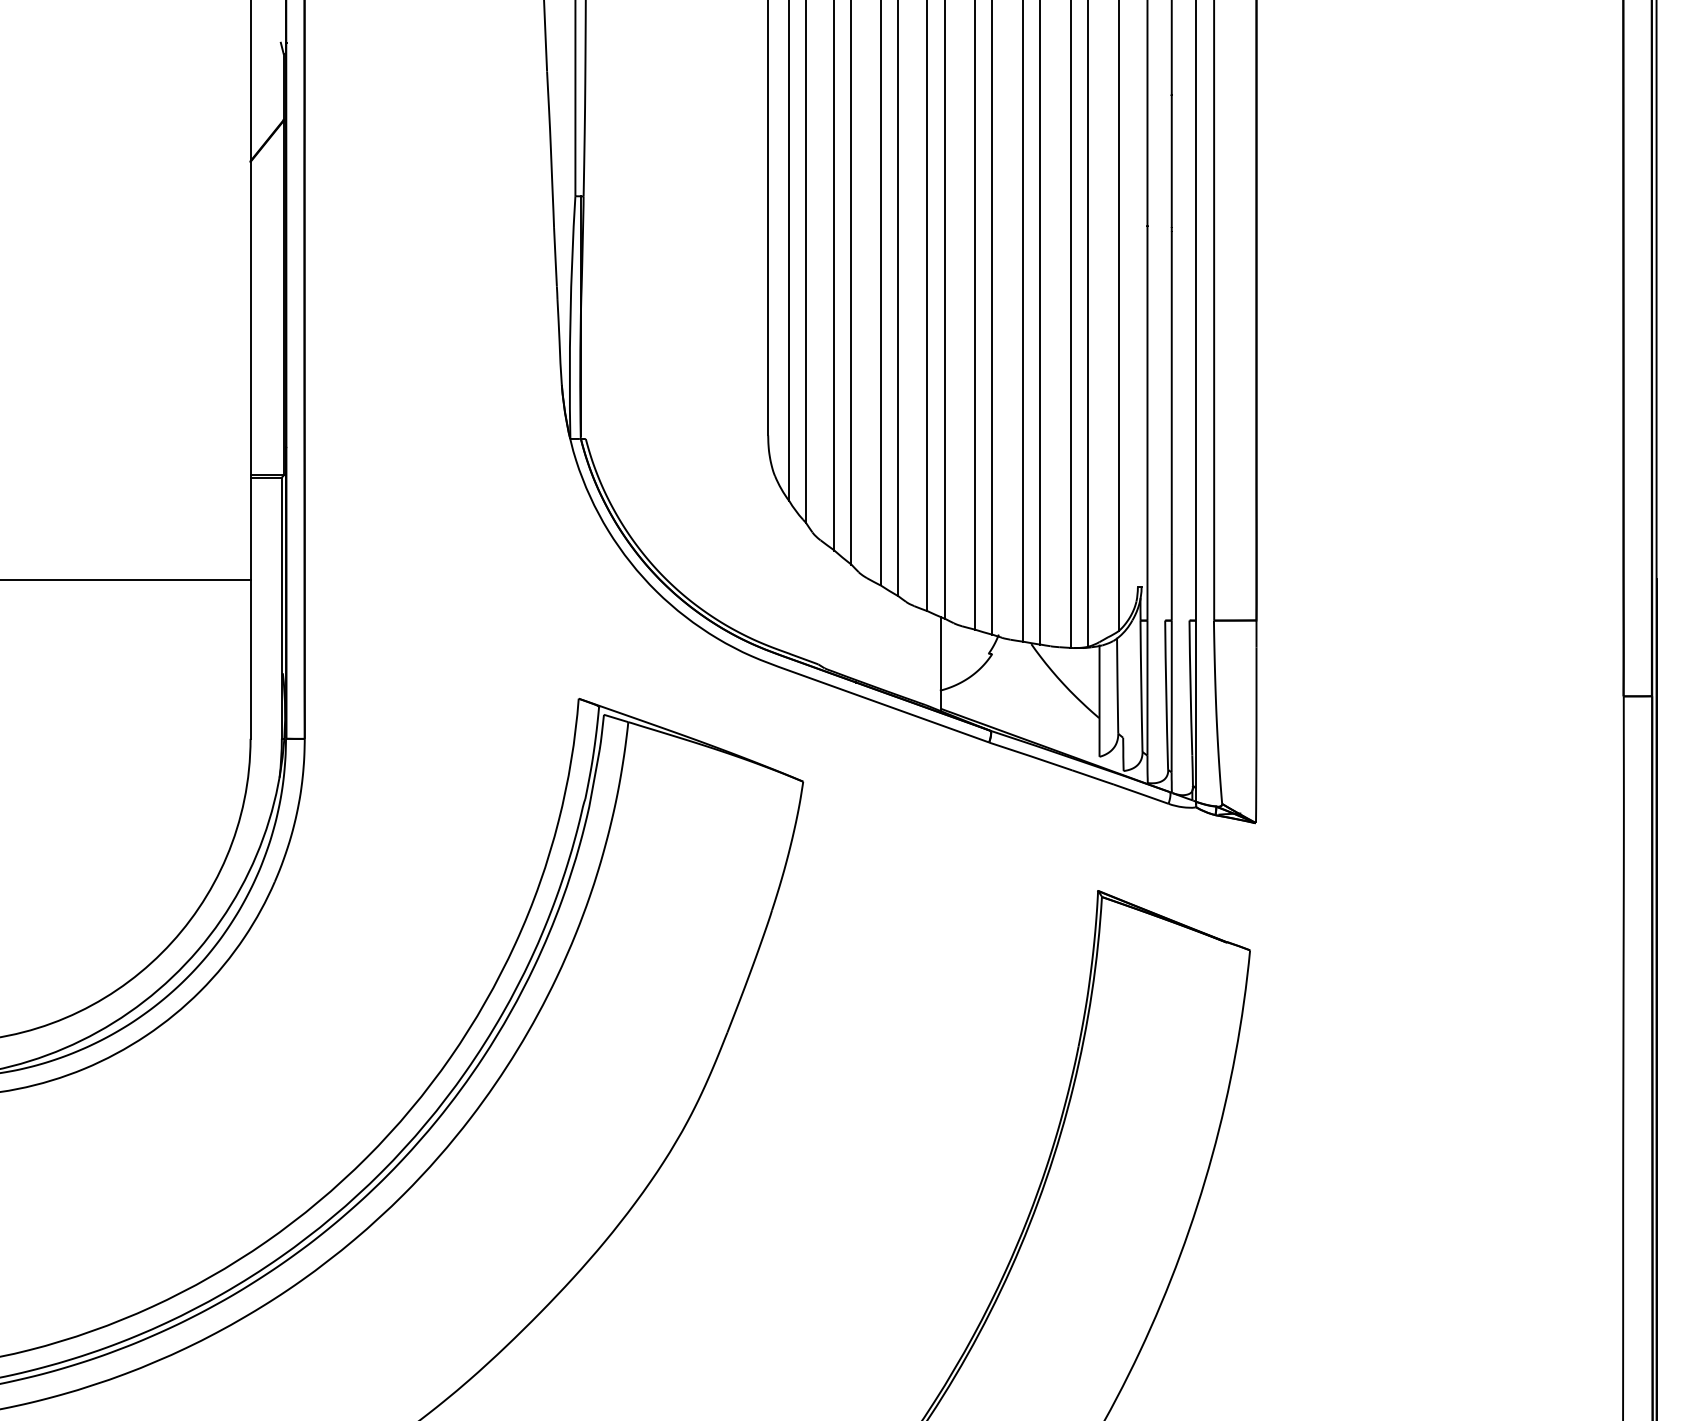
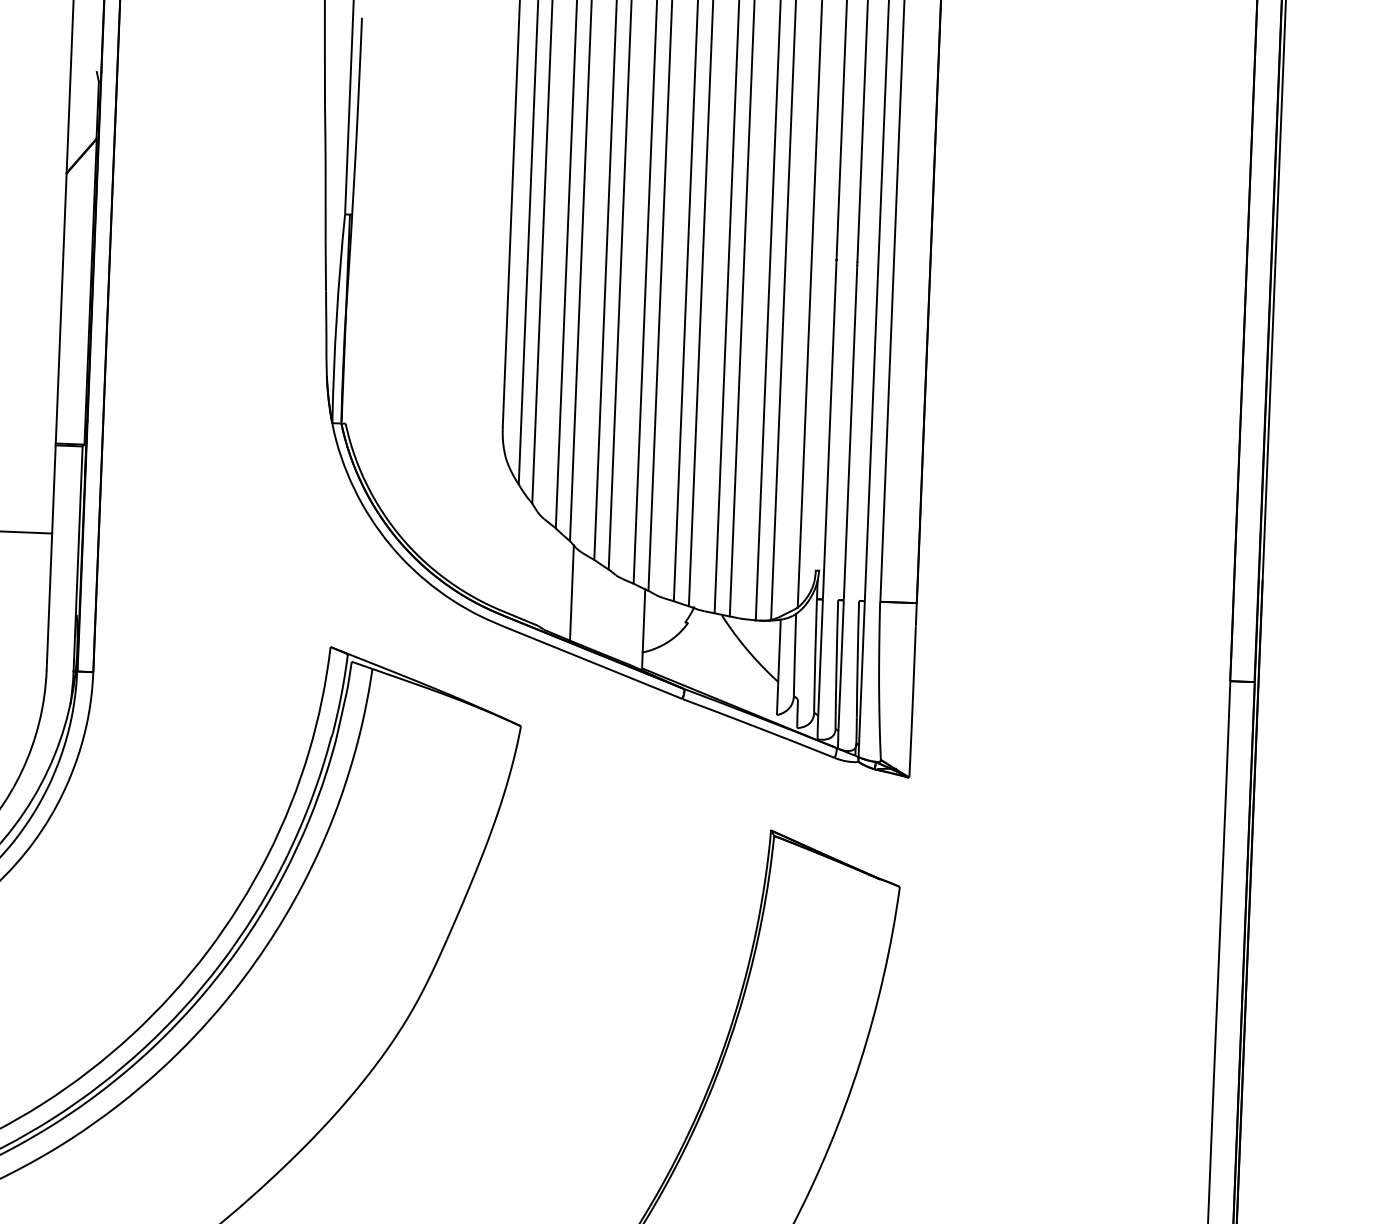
line: (856, 624) -> (572, 592), added

